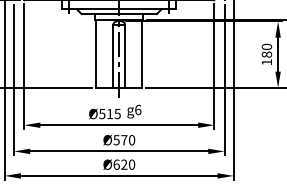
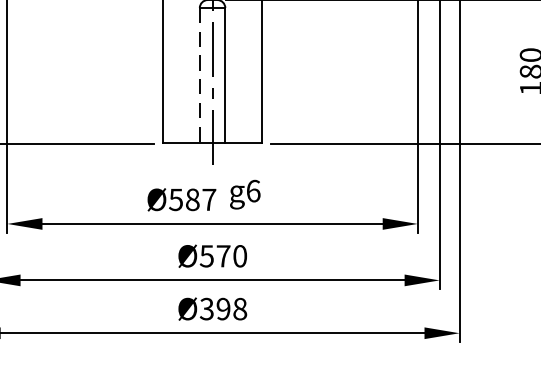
line: (113, 57) -> (200, 77), solid -> dashed
text: (113, 113) -> (200, 198), Ø515 -> Ø587
text: (124, 164) -> (223, 308), Ø620 -> Ø398

